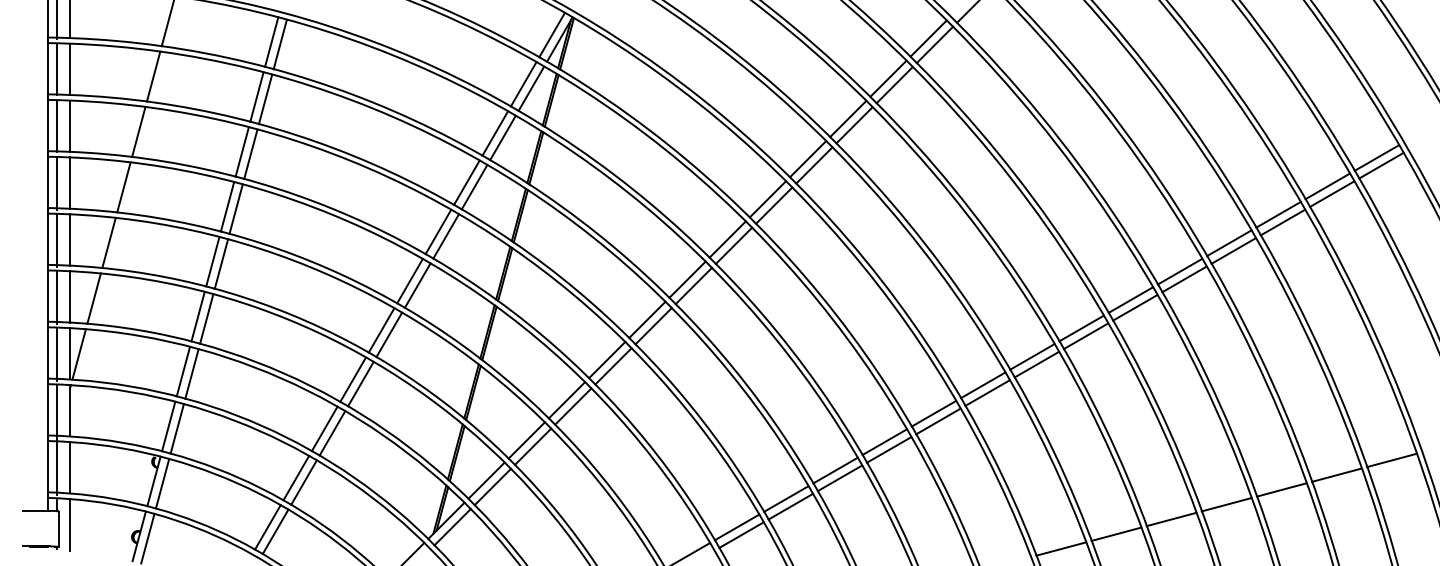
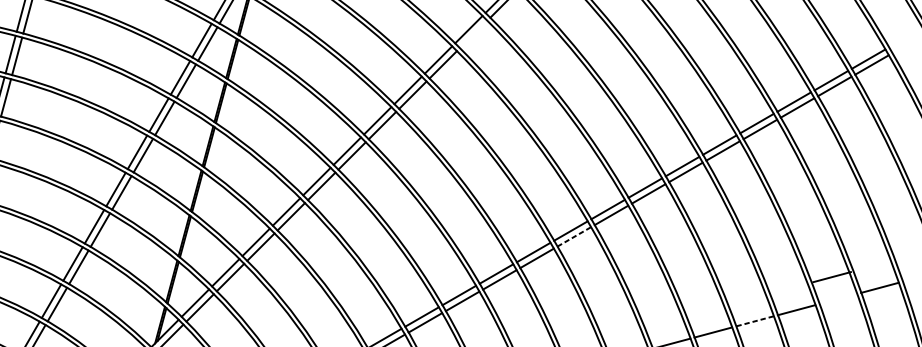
line: (854, 125) -> (473, 34), removed
line: (987, 393) -> (574, 237), solid -> dashed
line: (1336, 474) -> (831, 276), moved
line: (1226, 504) -> (754, 321), solid -> dashed

